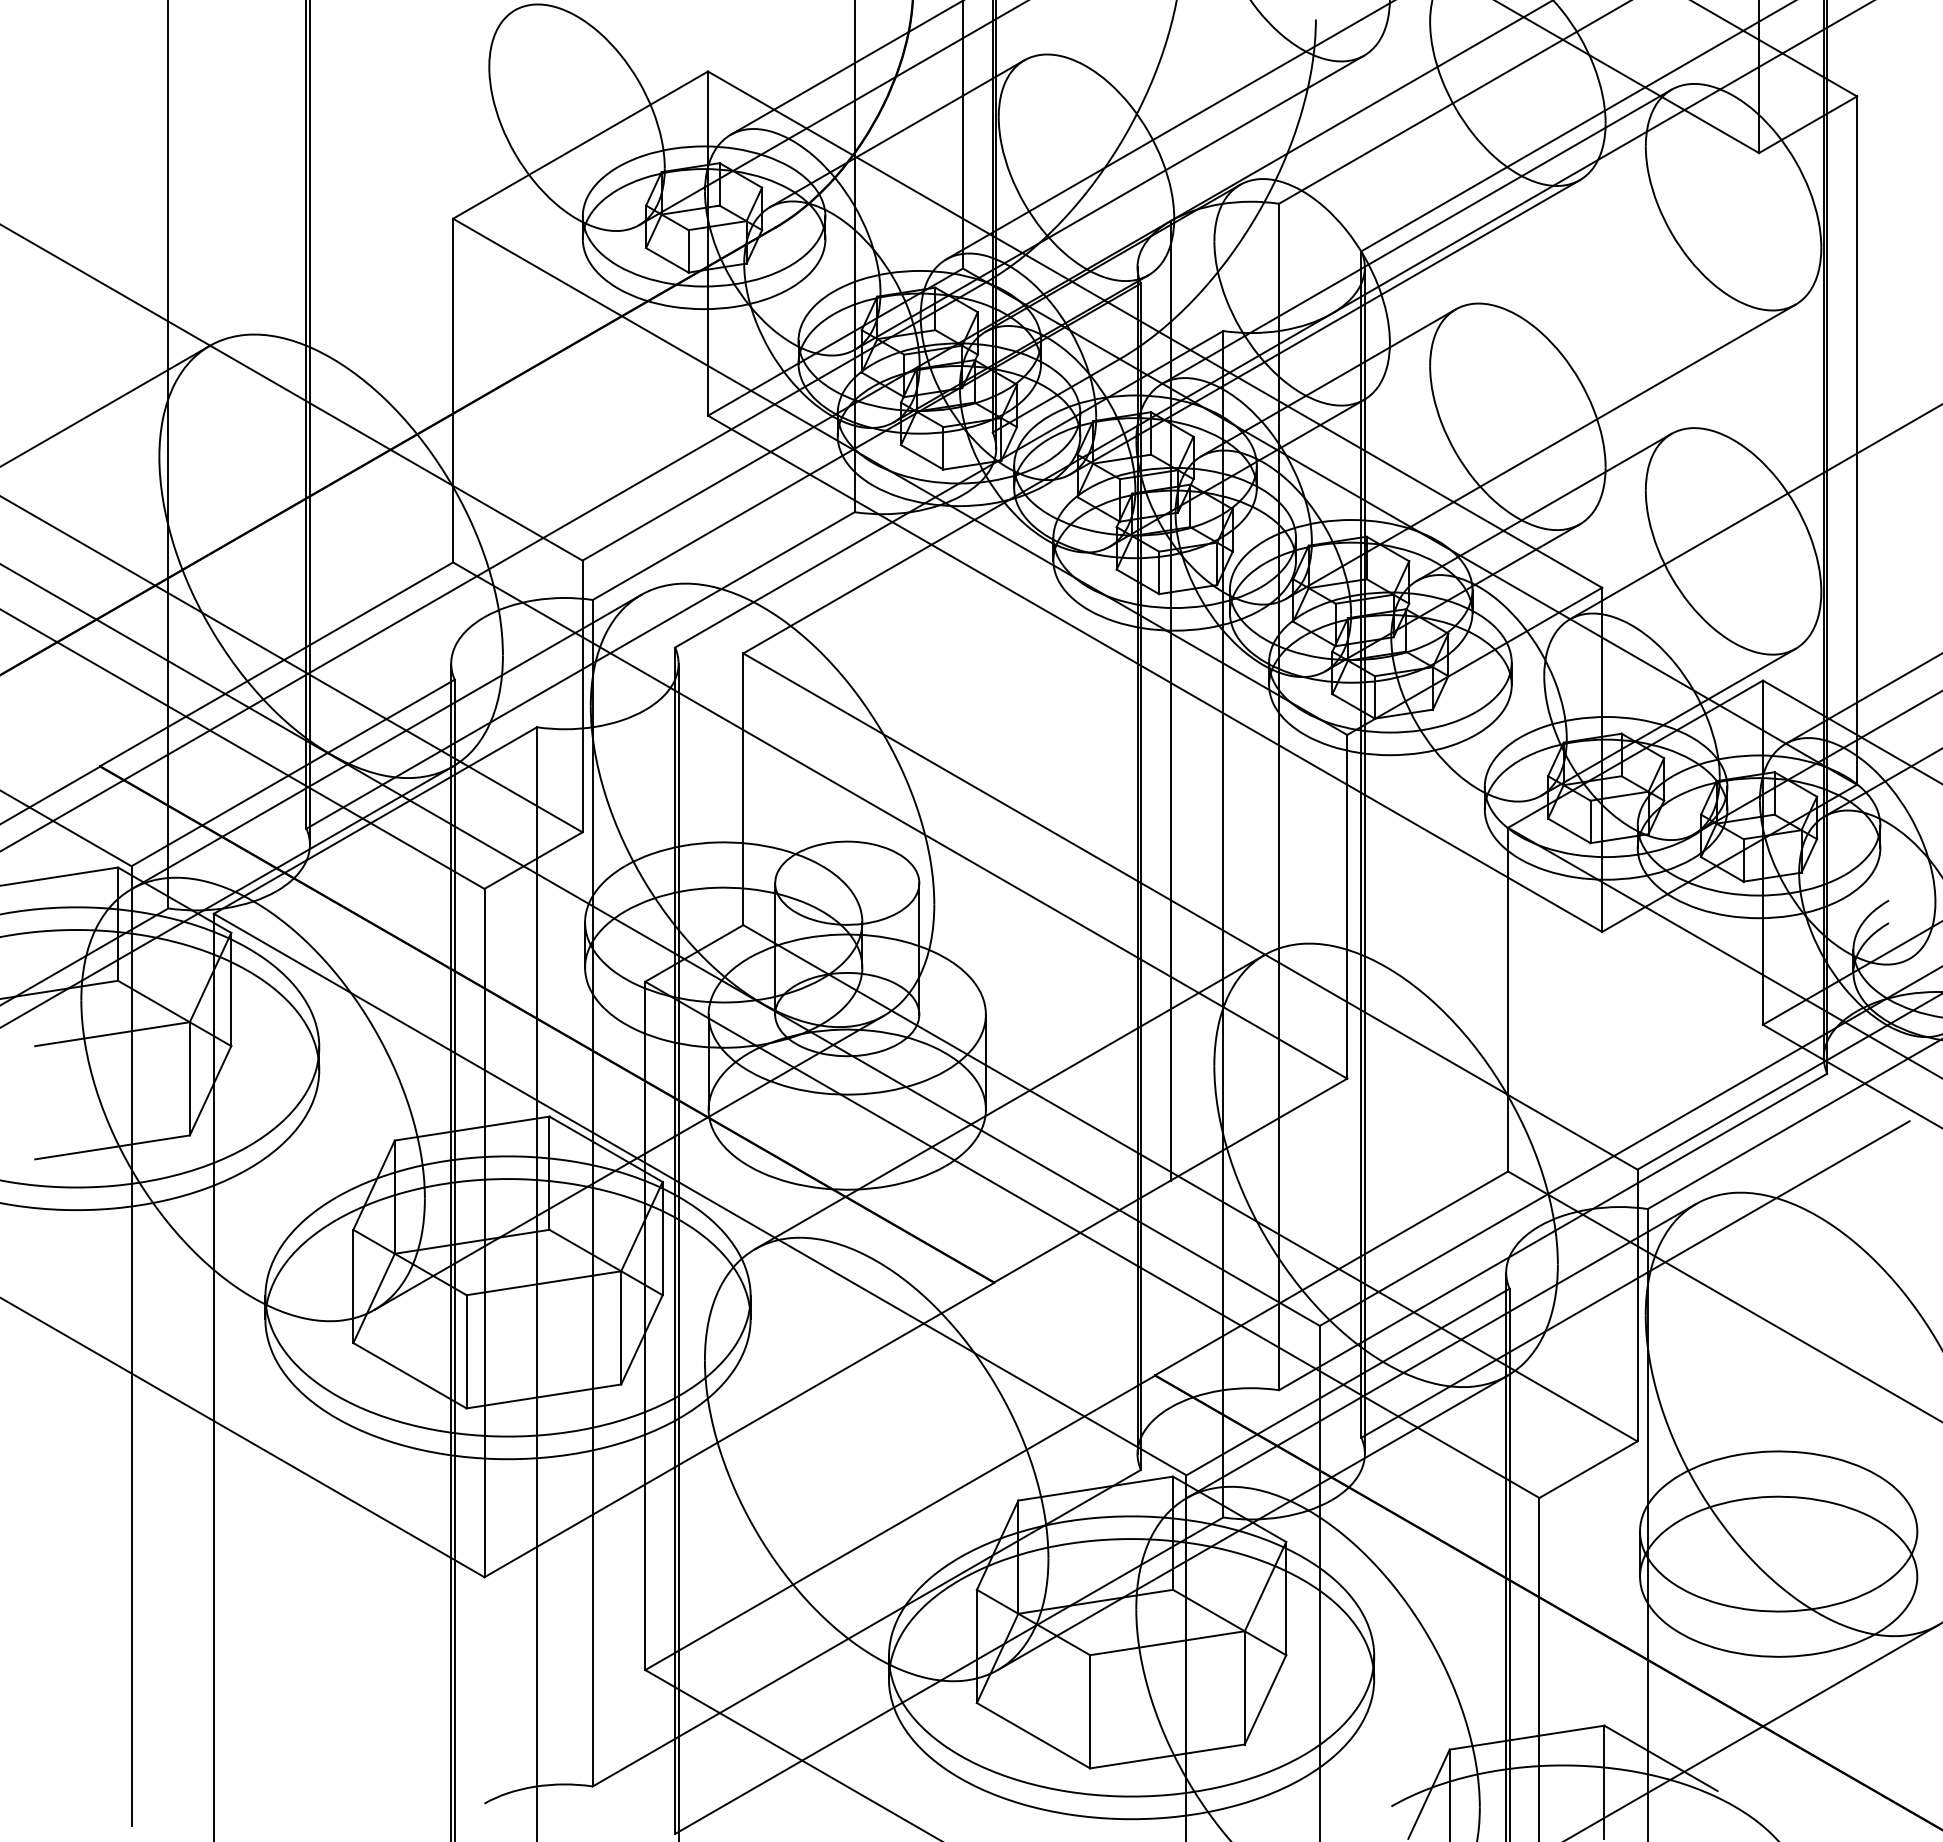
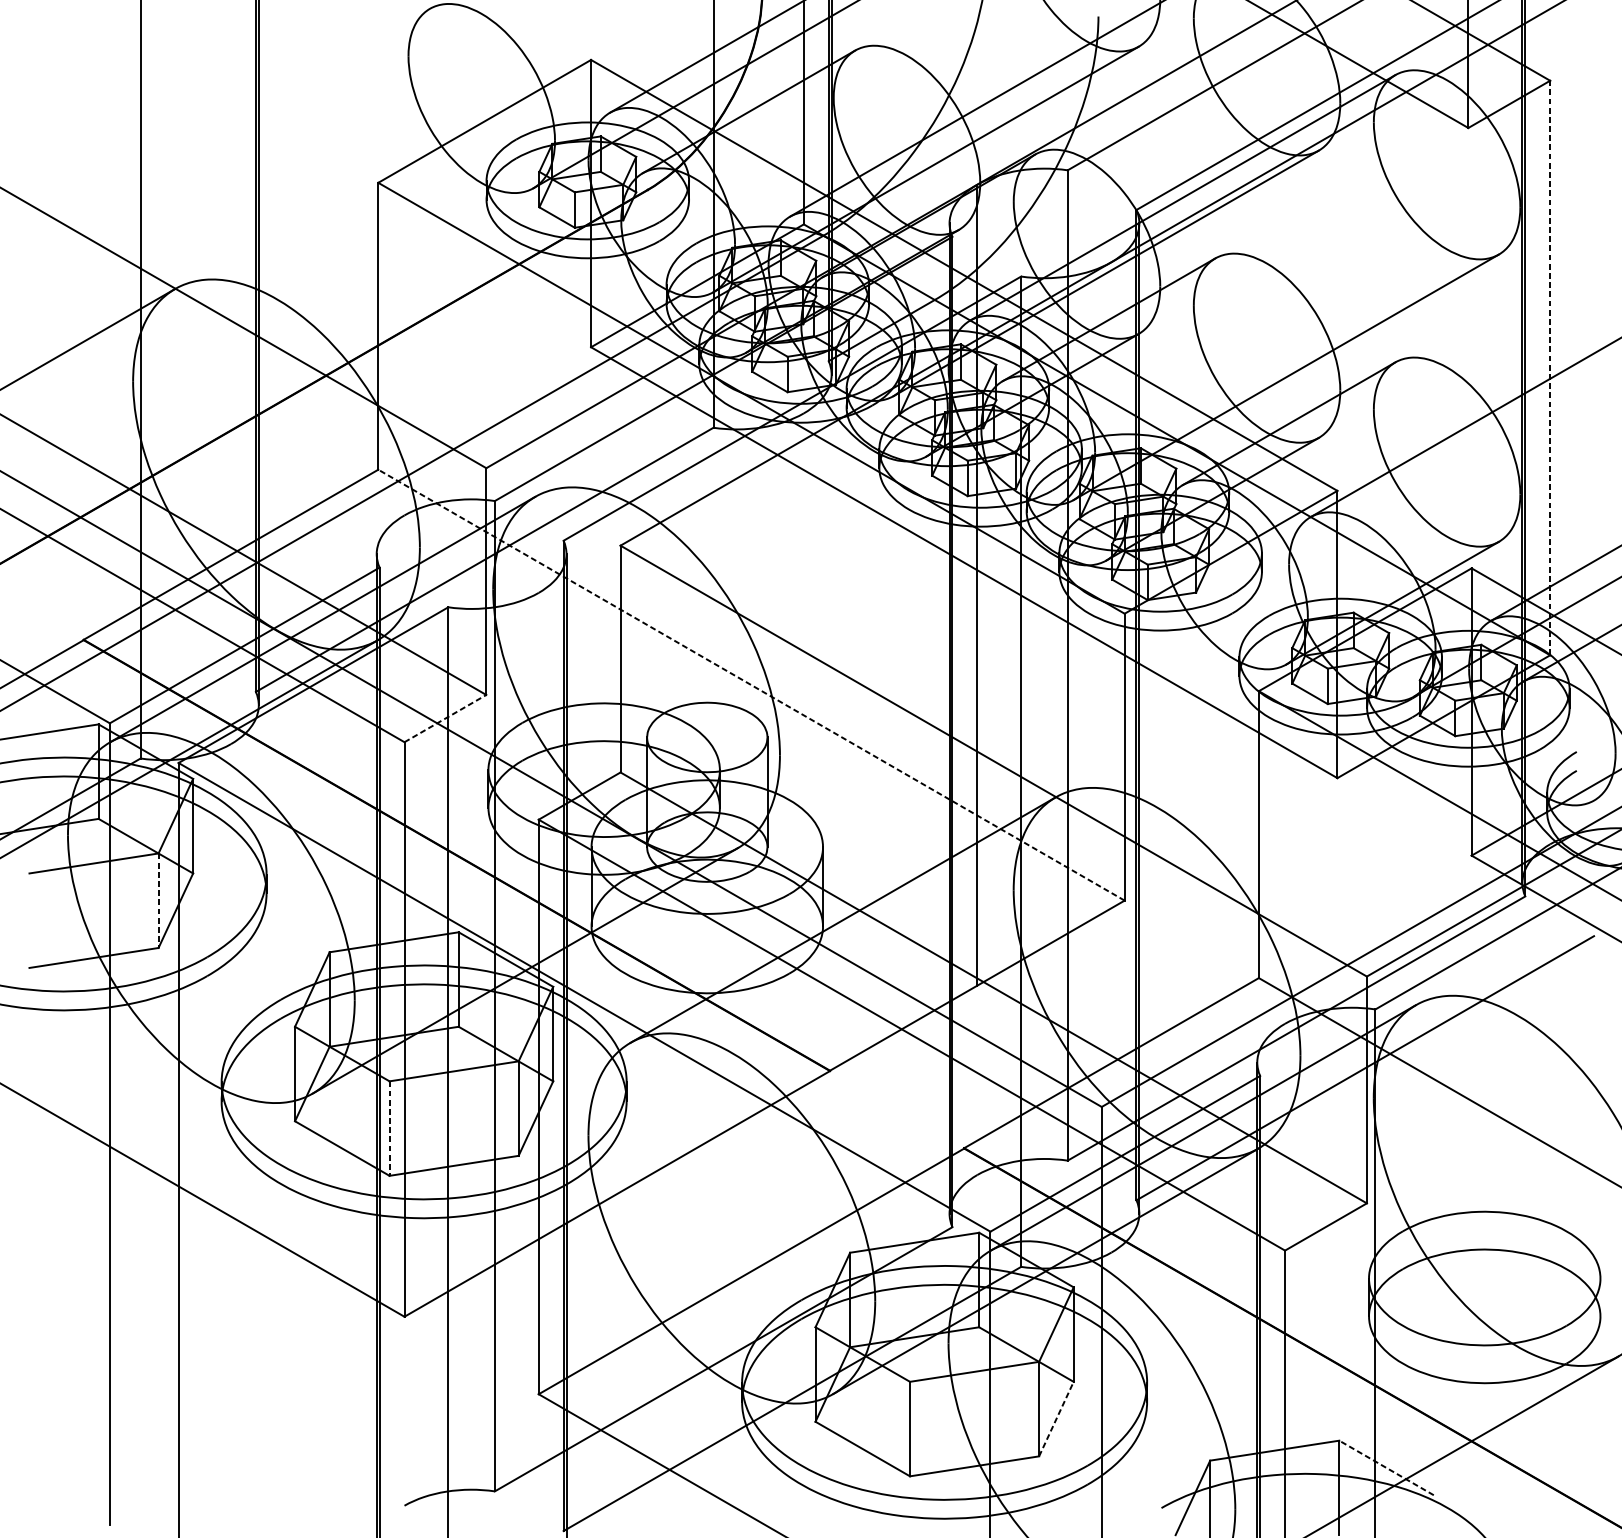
line: (1857, 440) -> (1550, 367), solid -> dashed
line: (899, 820) -> (750, 685), solid -> dashed
line: (533, 860) -> (445, 718), solid -> dashed
line: (189, 1078) -> (158, 900), solid -> dashed
line: (466, 1351) -> (389, 1128), solid -> dashed
line: (1265, 1699) -> (1056, 1418), solid -> dashed
line: (1660, 1758) -> (1386, 1468), solid -> dashed

